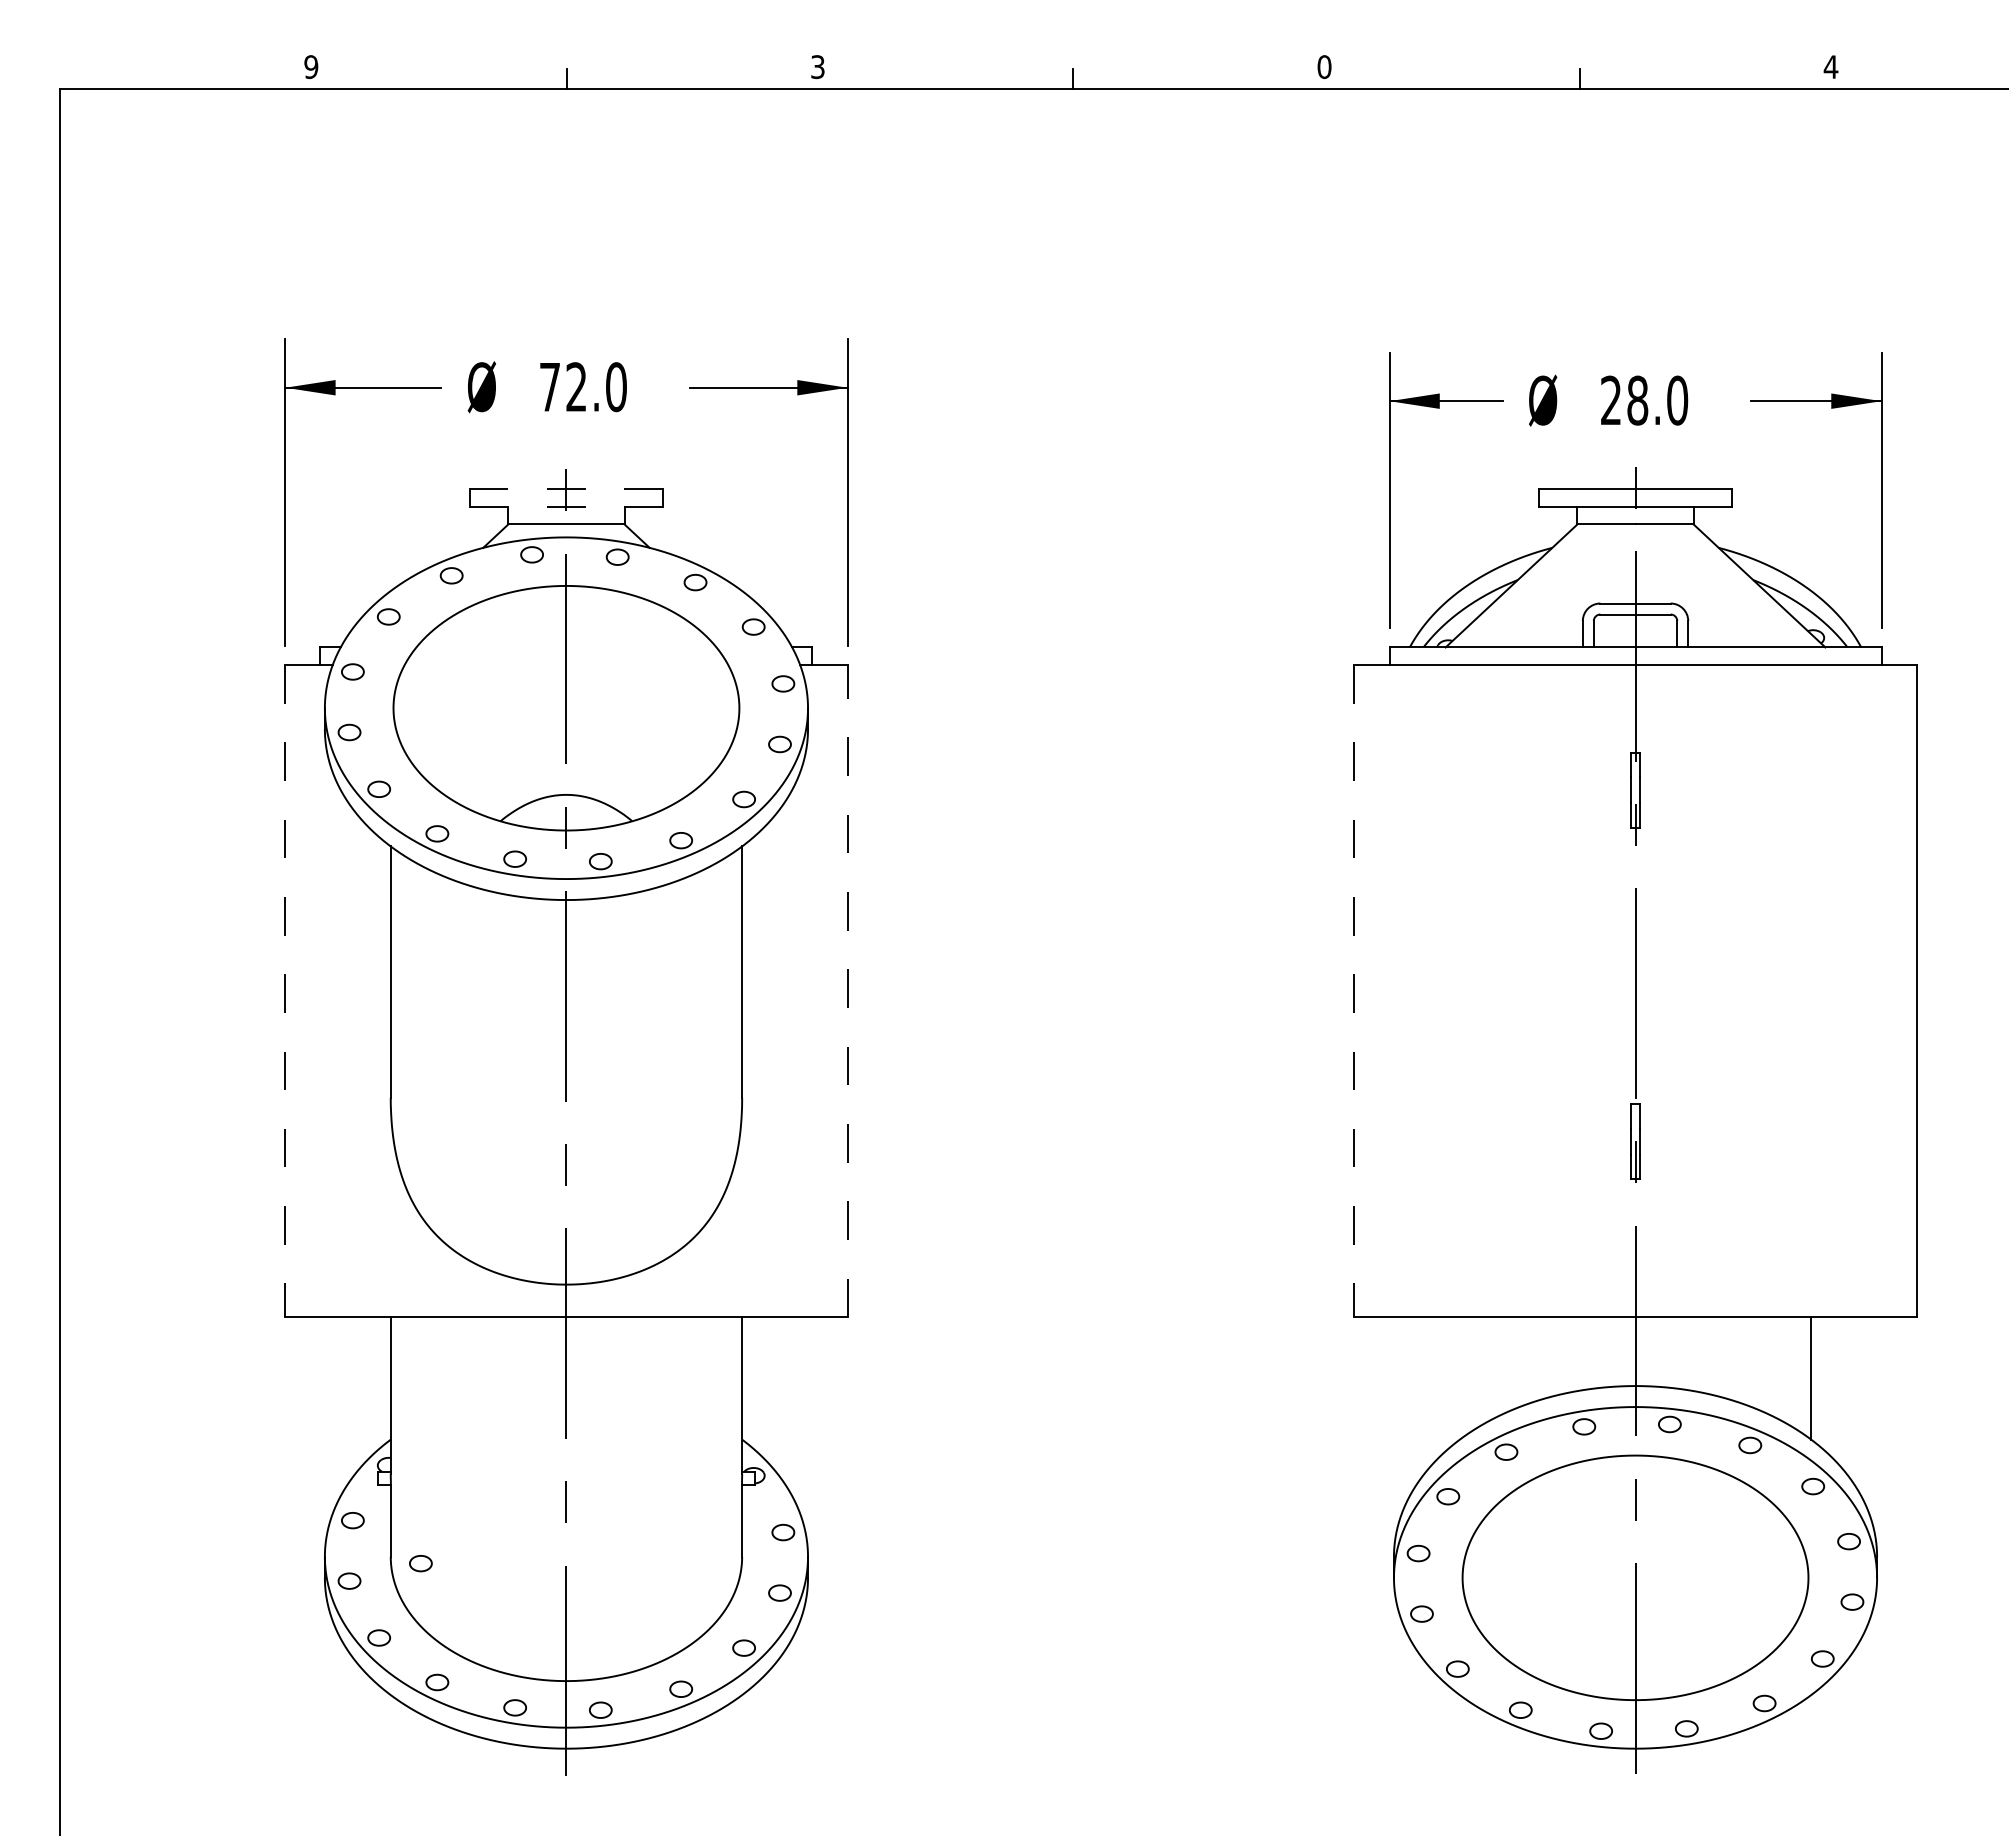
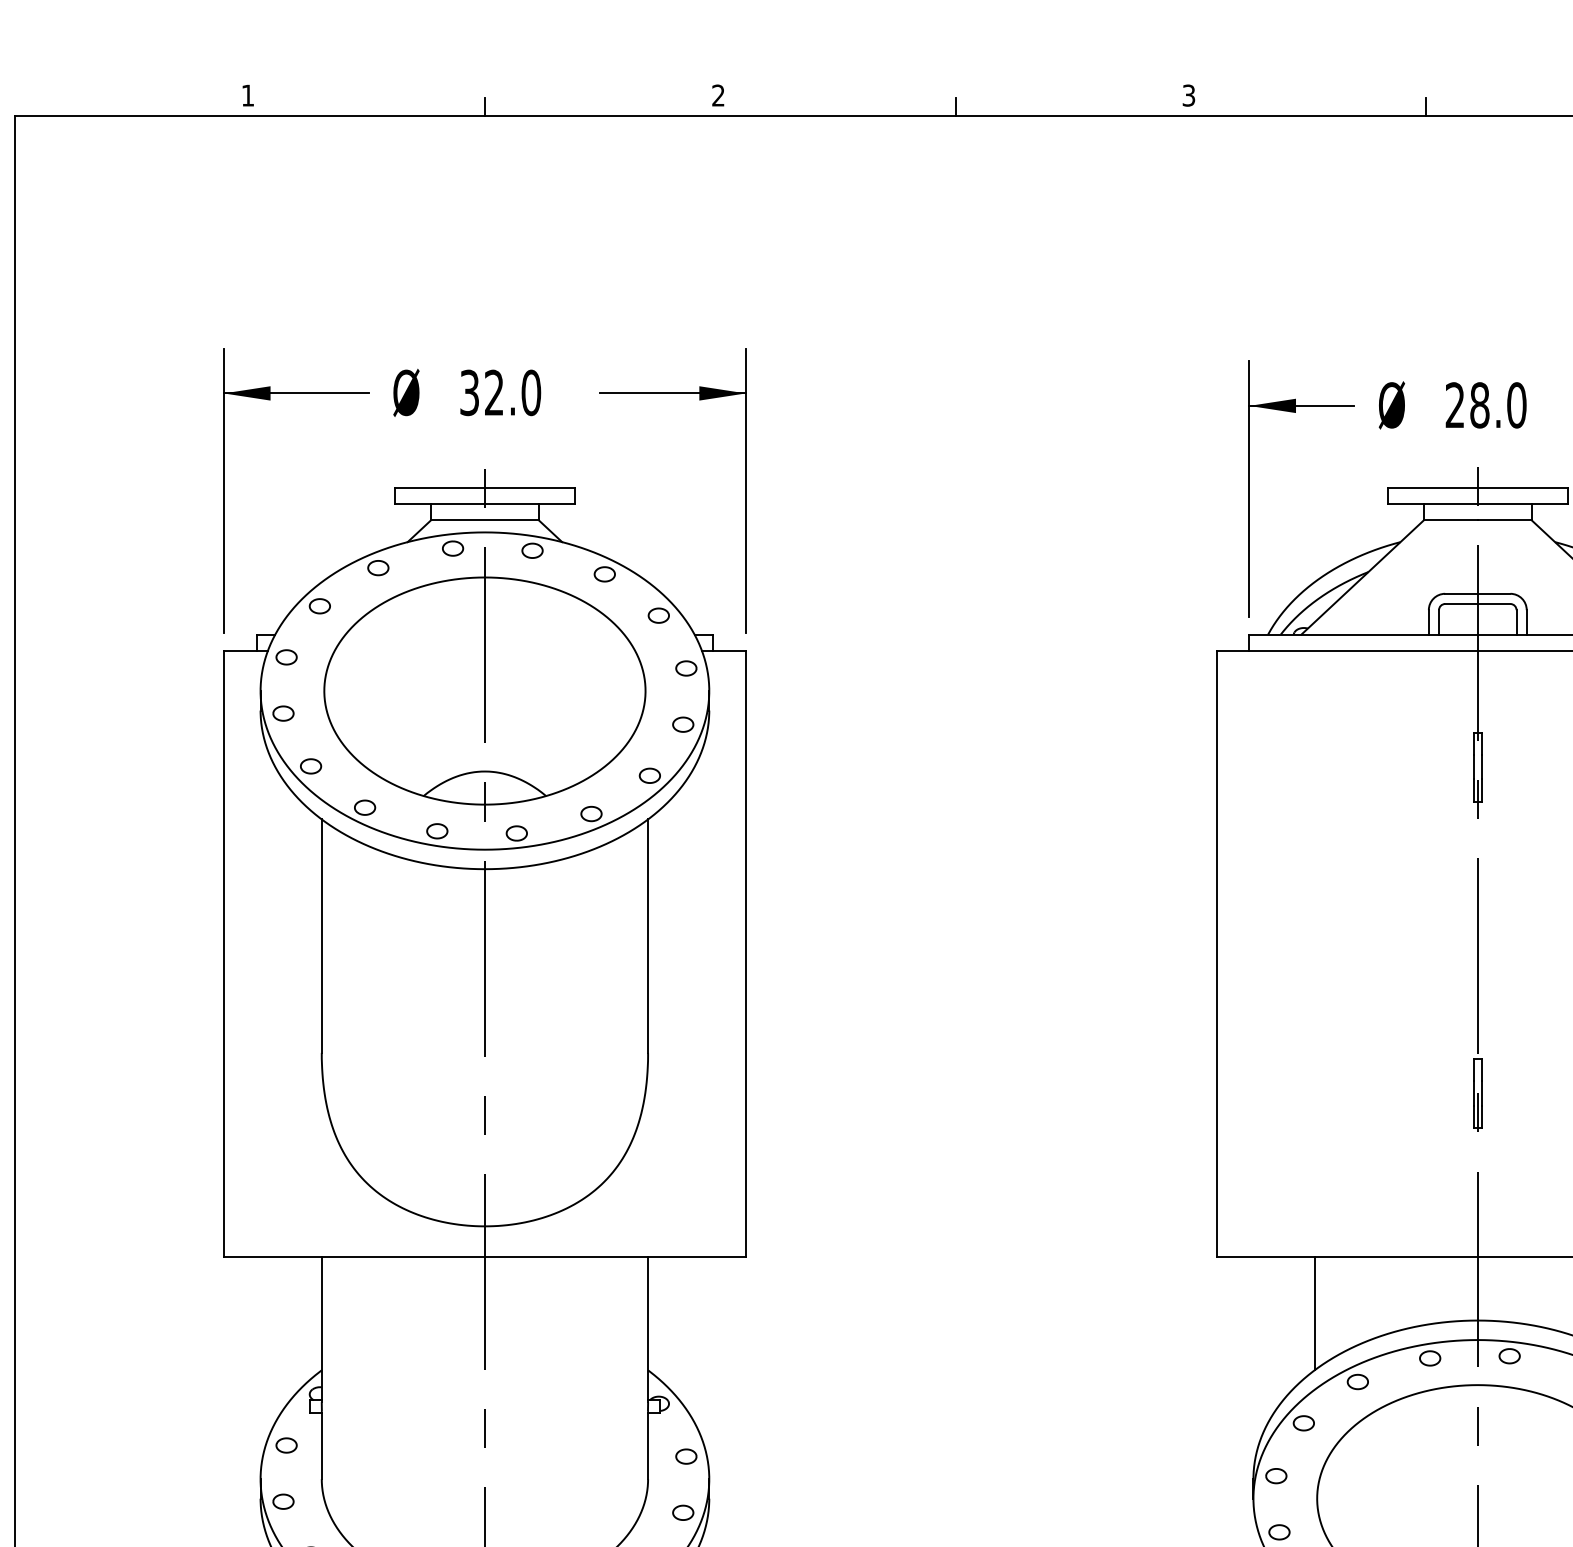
text: (311, 67) -> (248, 96), 9 -> 1
text: (817, 67) -> (718, 96), 3 -> 2
text: (1324, 67) -> (1188, 96), 0 -> 3
text: (549, 387) -> (469, 393), 72.0 -> 32.0
line: (566, 489) -> (484, 487), dashed -> solid
line: (566, 506) -> (484, 503), dashed -> solid
line: (847, 990) -> (745, 953), dashed -> solid
line: (285, 991) -> (224, 954), dashed -> solid
line: (1354, 991) -> (1216, 954), dashed -> solid
line: (1459, 1378) -> (1314, 1313), added
part: (420, 1563) -> (349, 1485), removed

